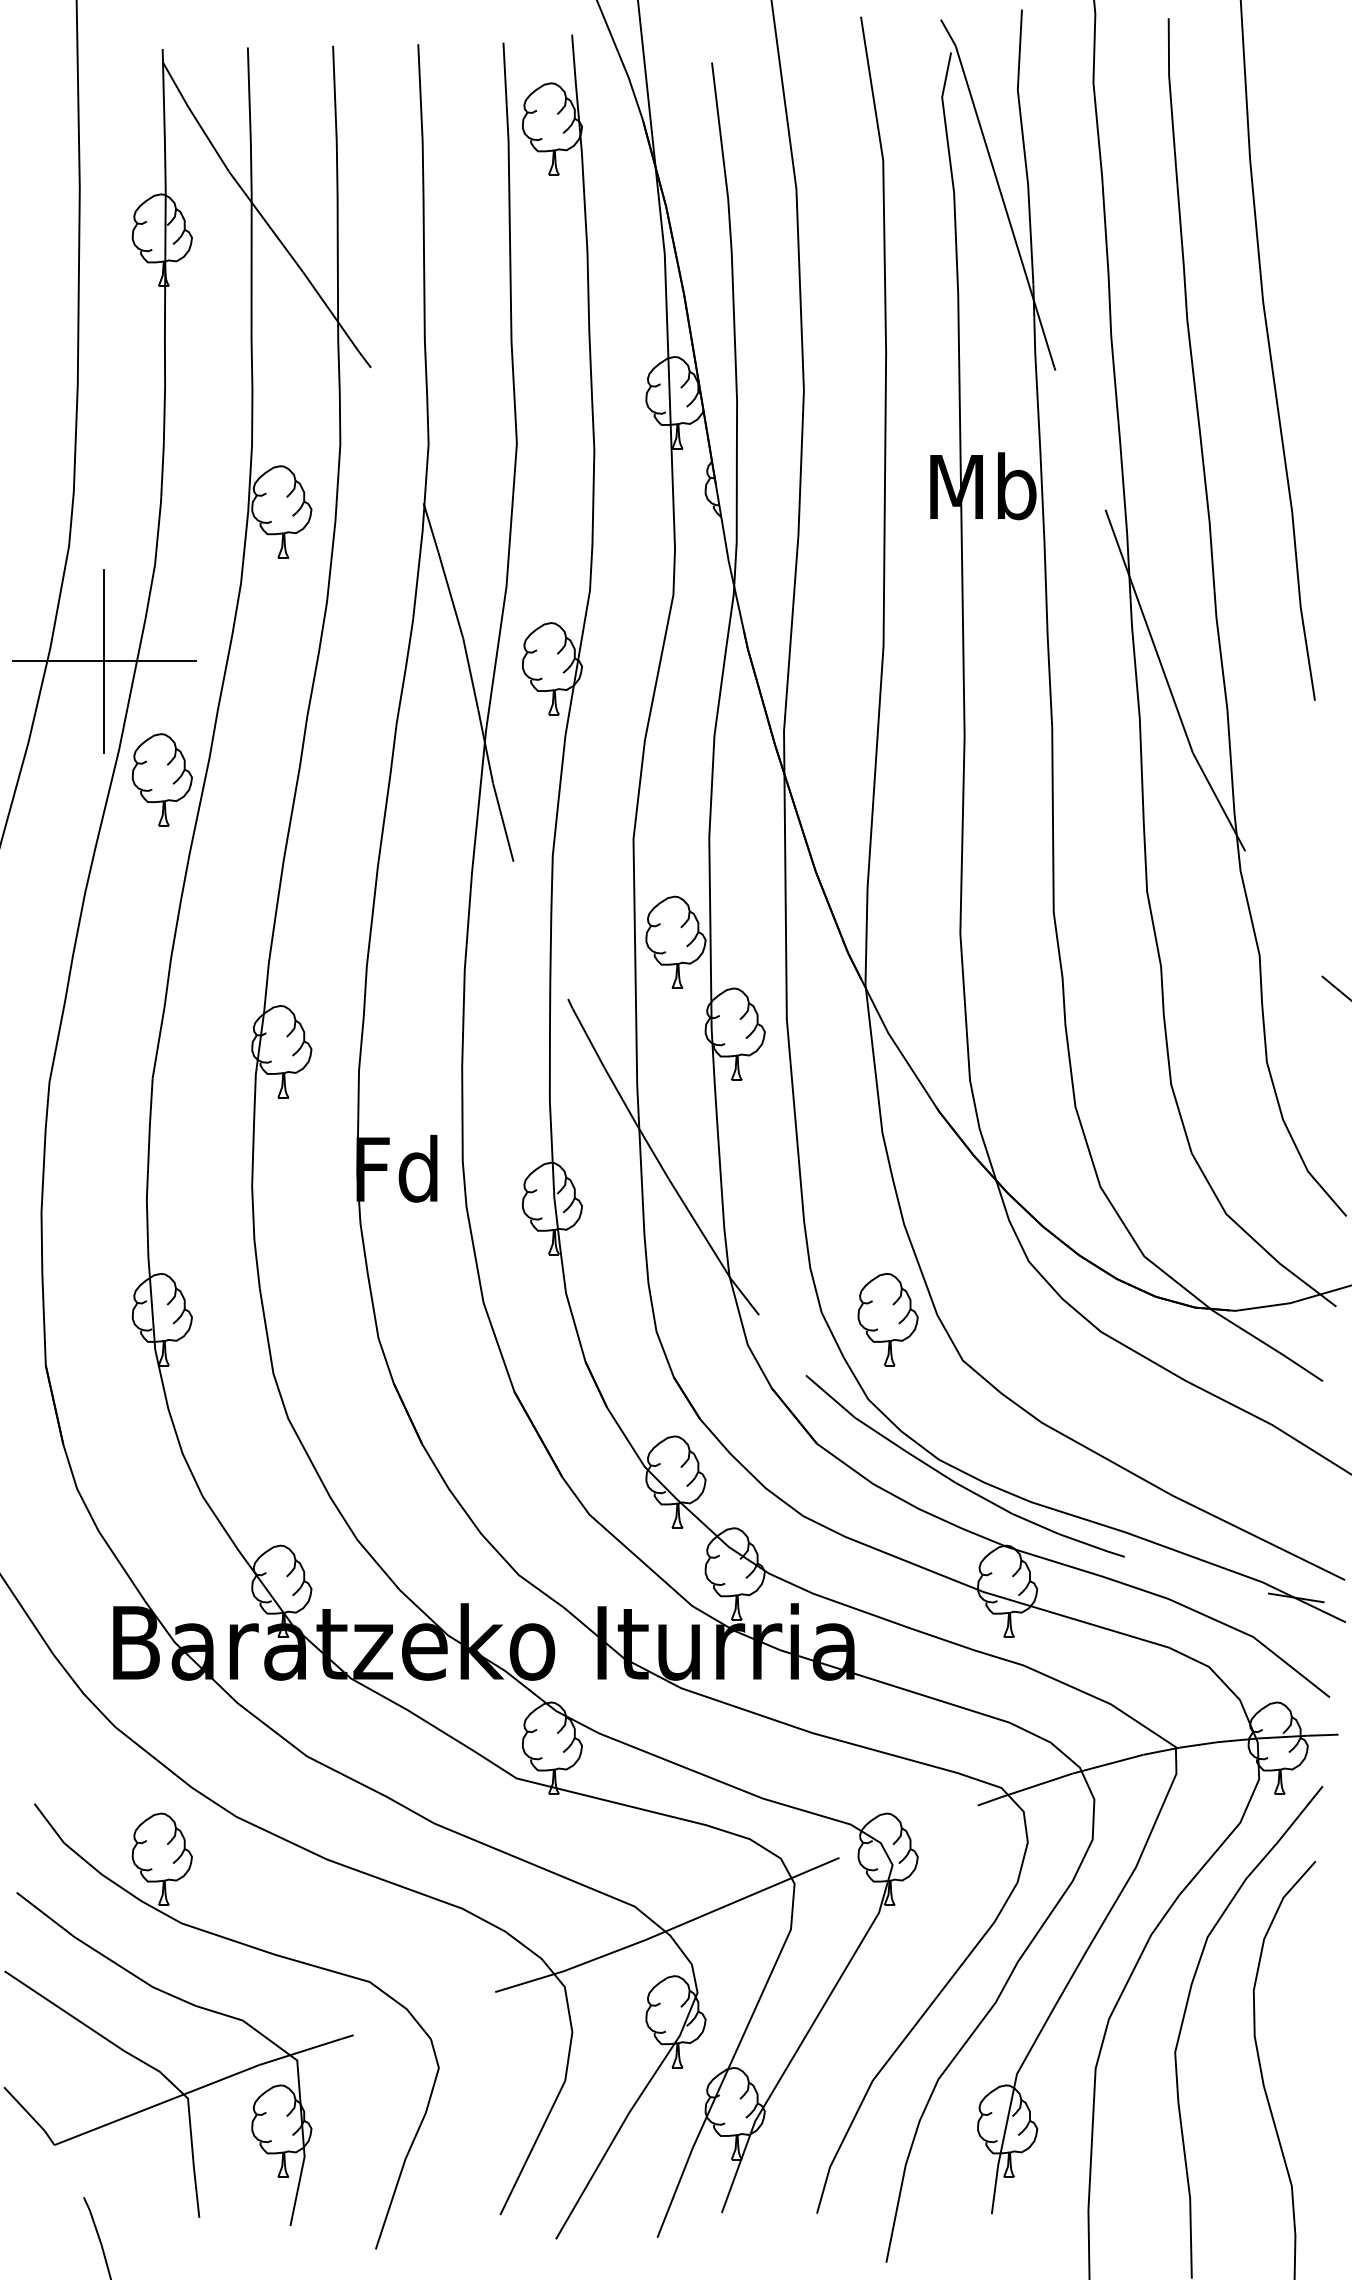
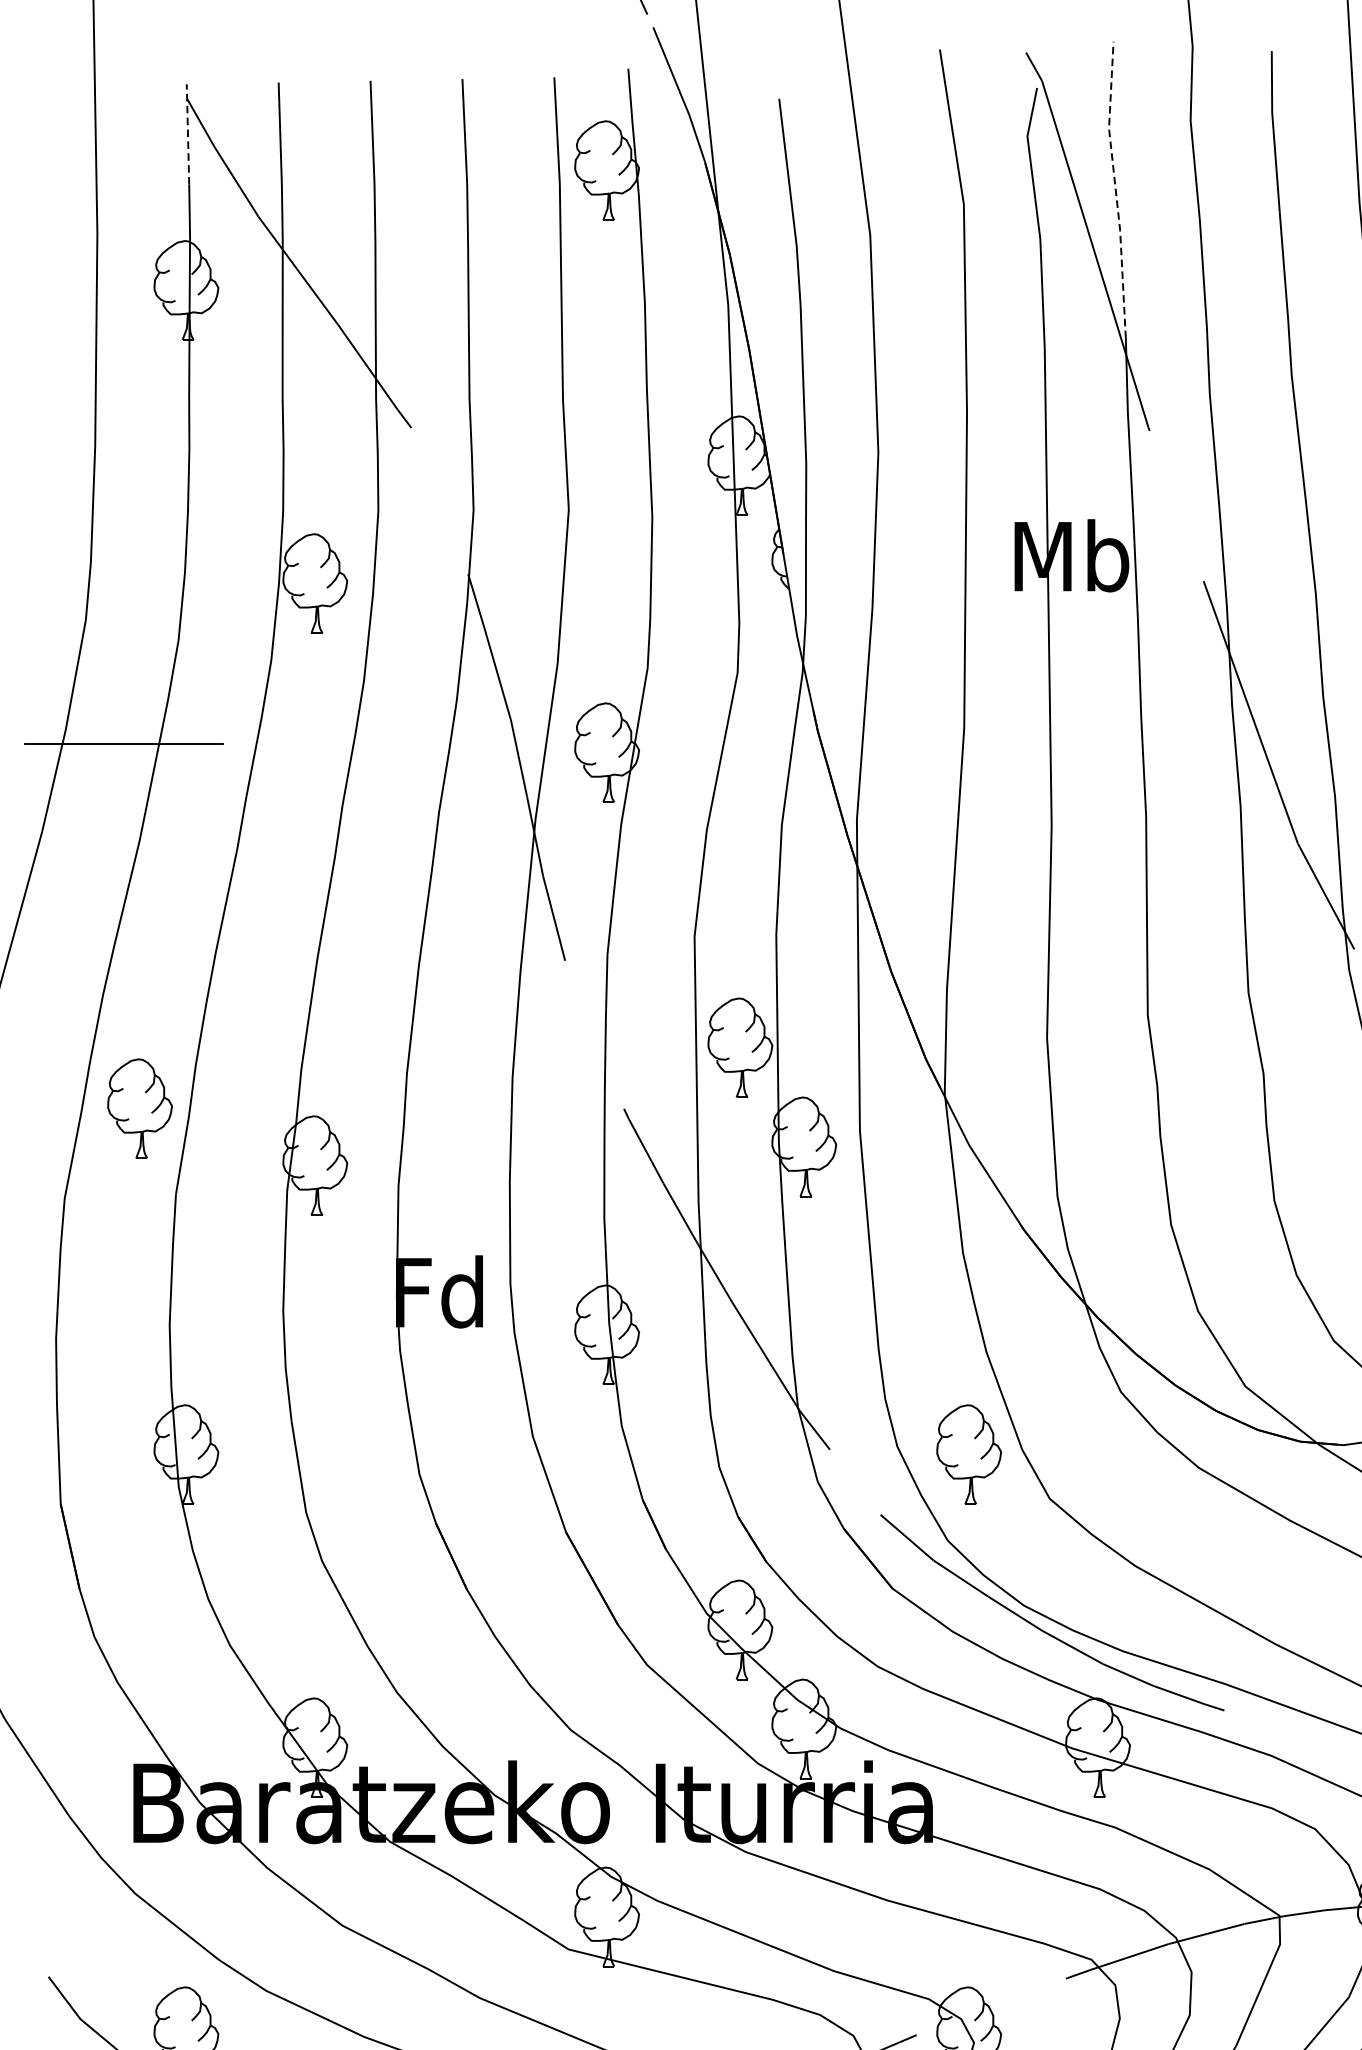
line: (163, 95) -> (187, 134), solid -> dashed
line: (1023, 146) -> (1115, 189), solid -> dashed
line: (104, 660) -> (124, 743), removed
part: (161, 779) -> (139, 1108), moved

